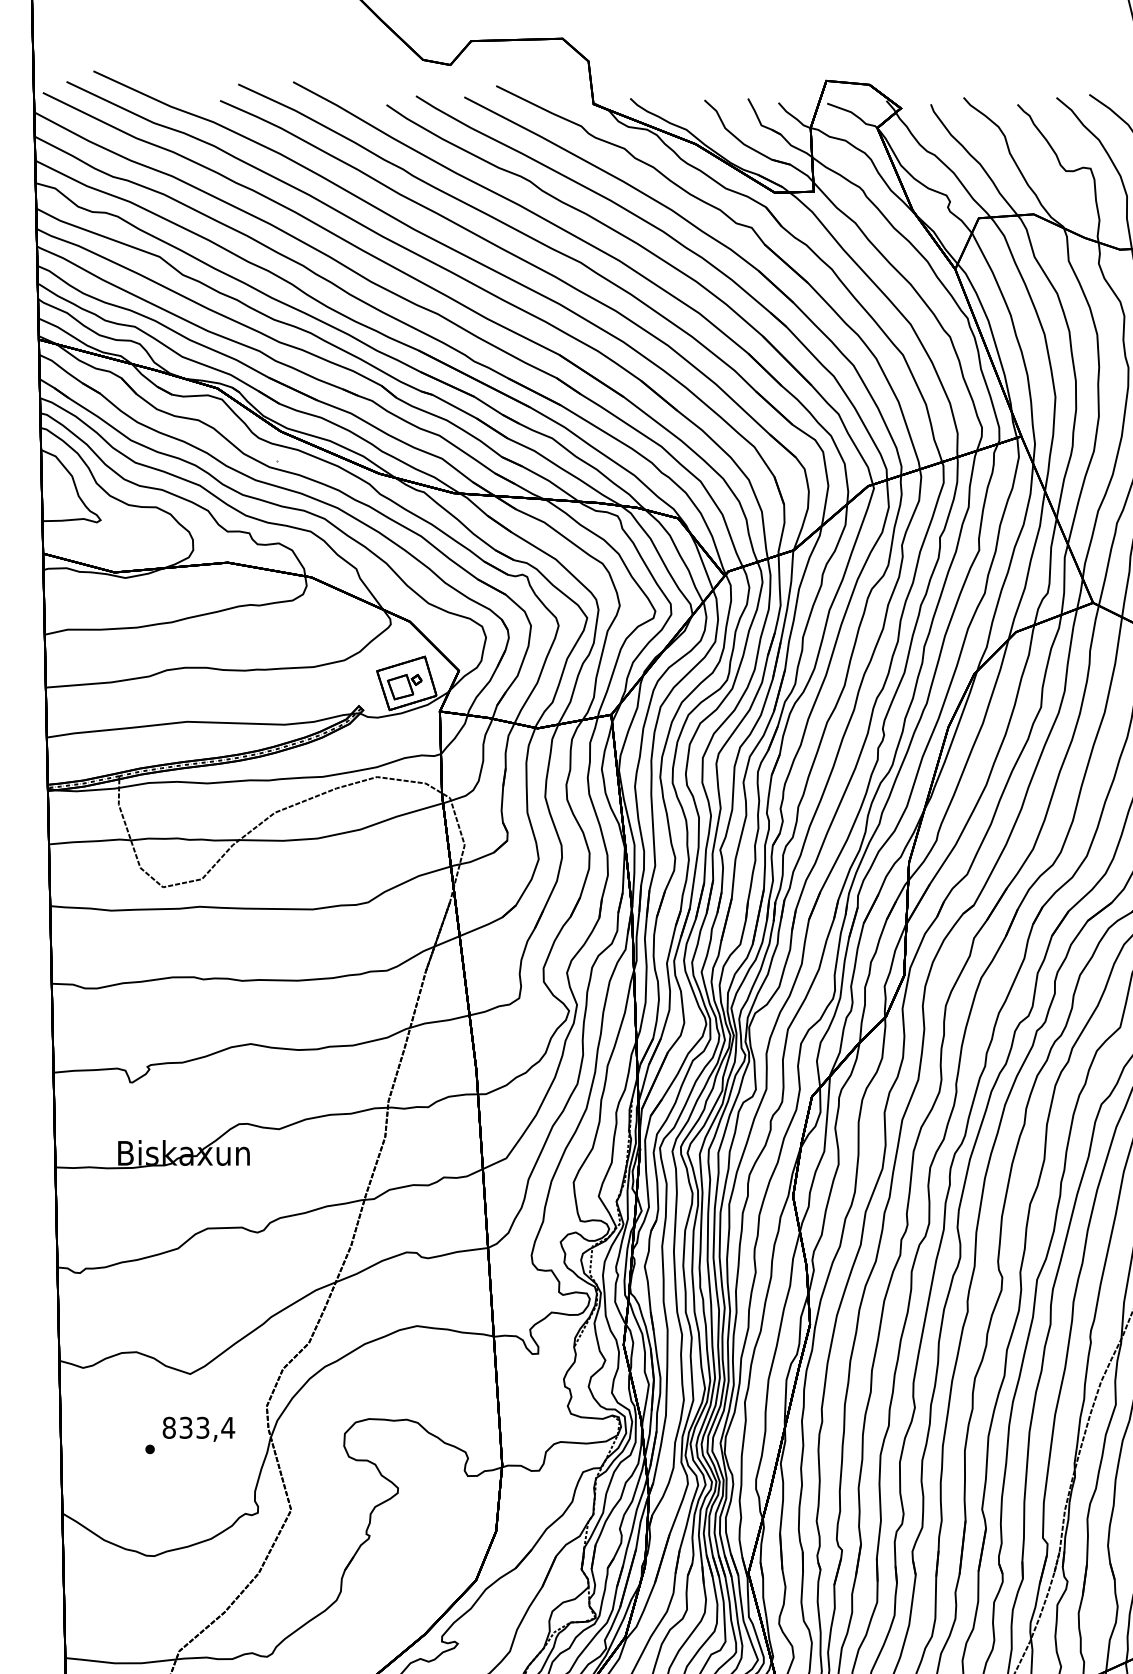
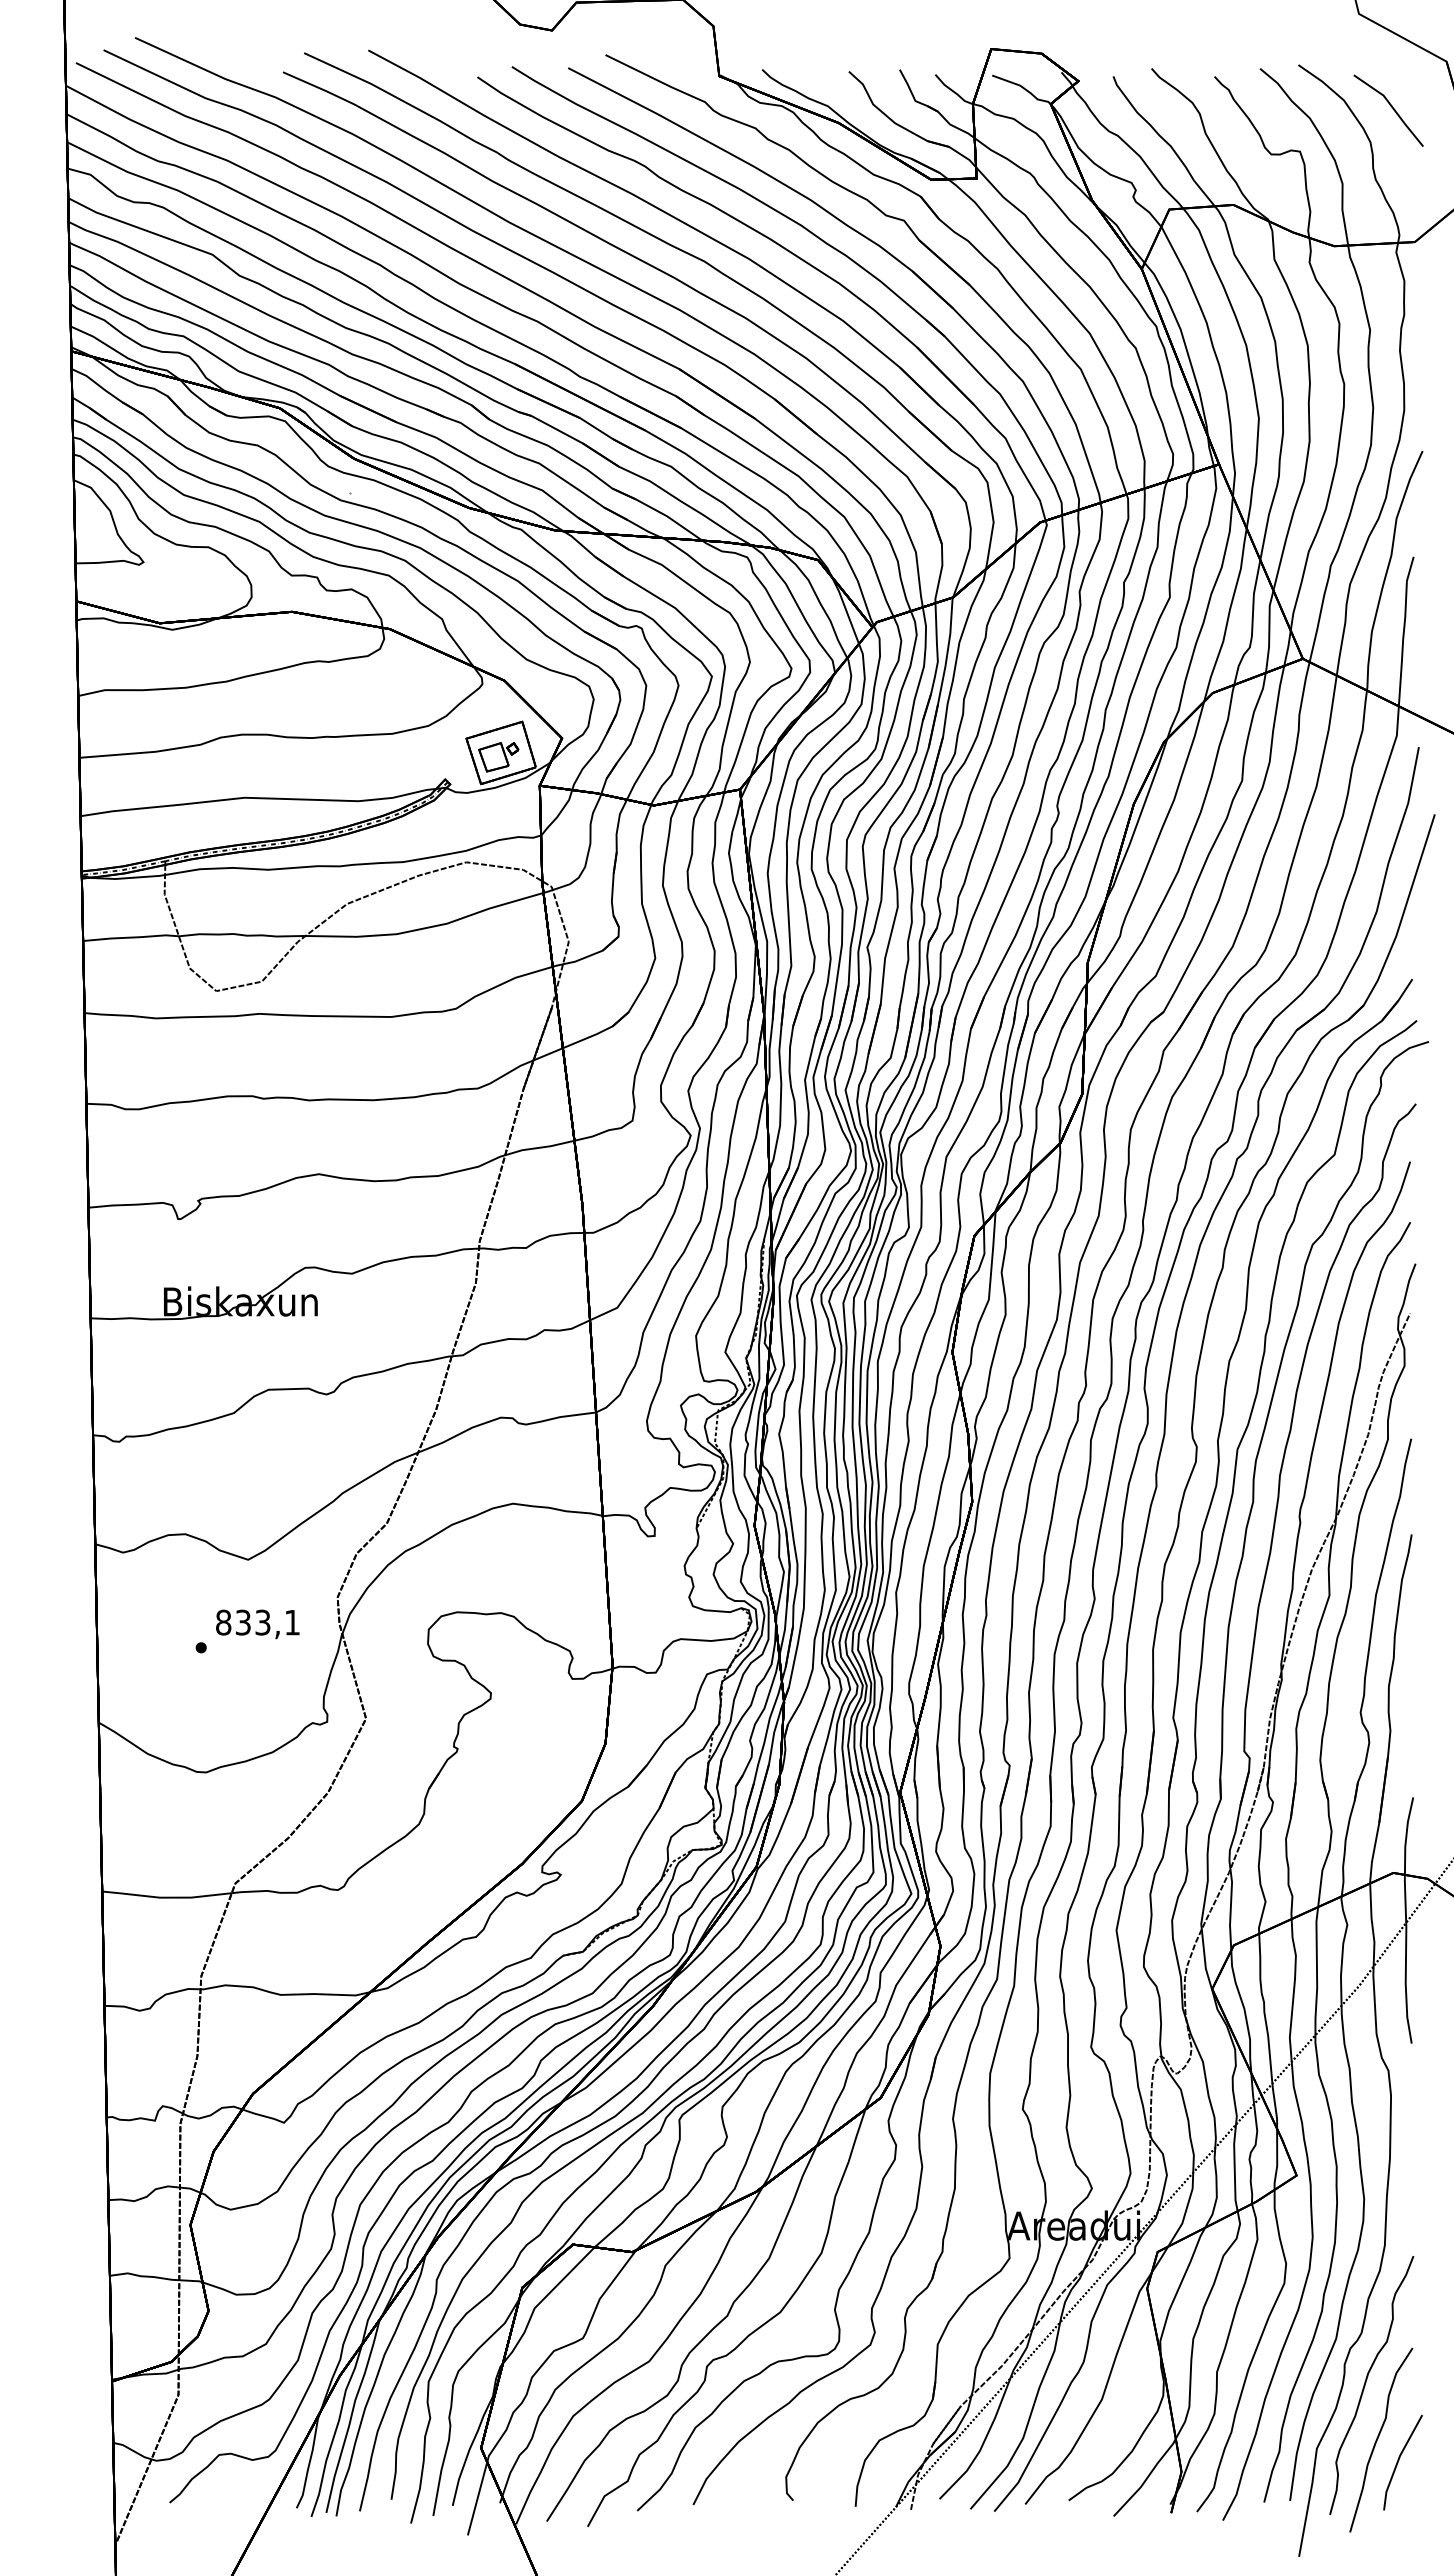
text: (228, 1427) -> (292, 1622), 833,4 -> 833,1

